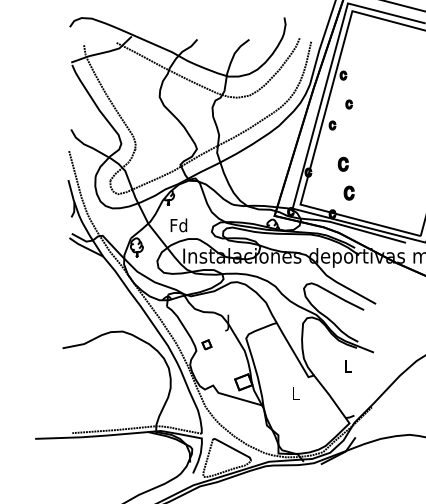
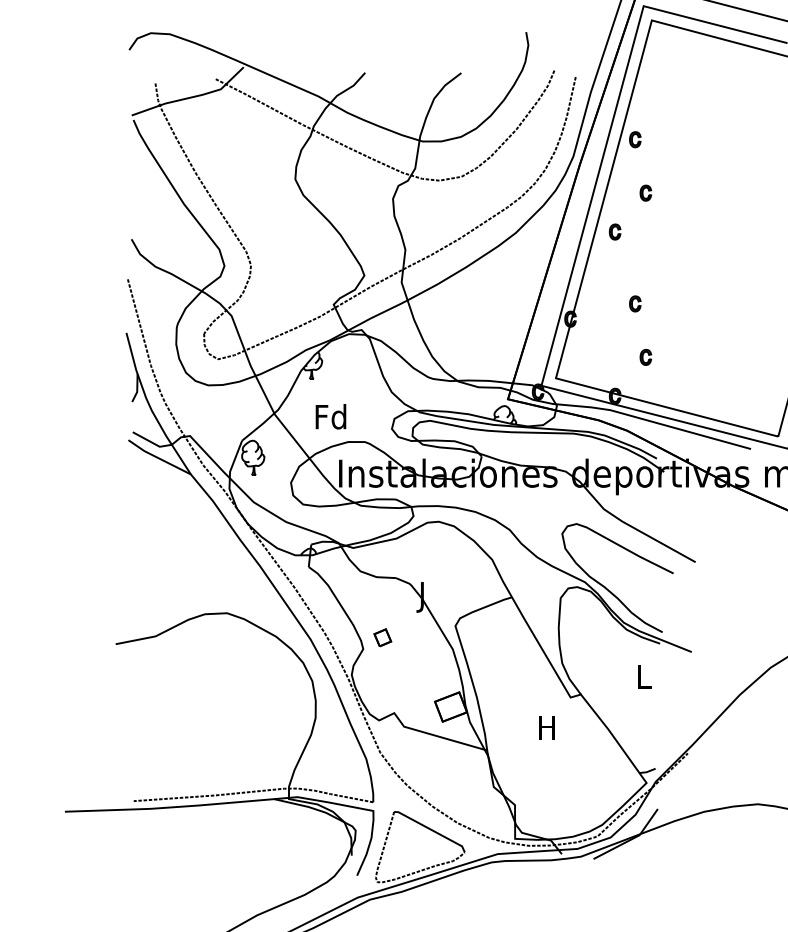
part: (343, 164) -> (635, 304), size x0.62
part: (348, 193) -> (644, 357), size x0.62
text: (295, 393) -> (546, 727), L -> H

